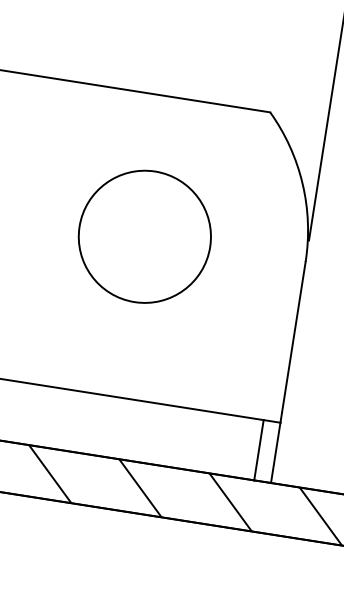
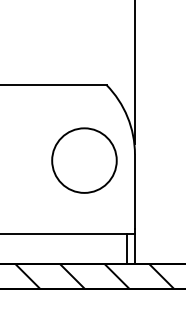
circle: (144, 236) -> (84, 160), moved

